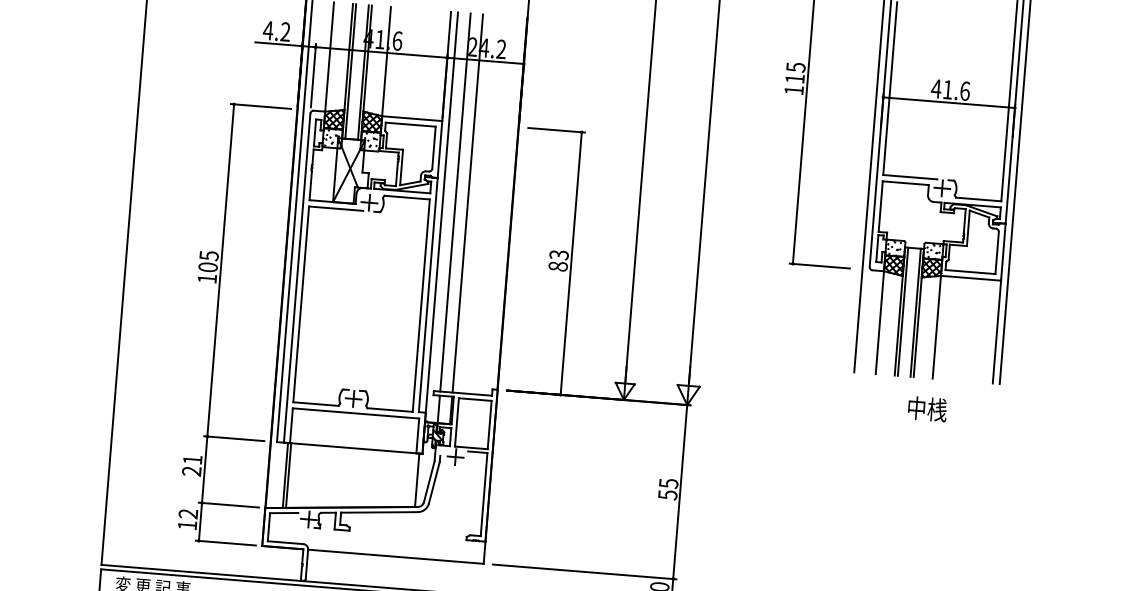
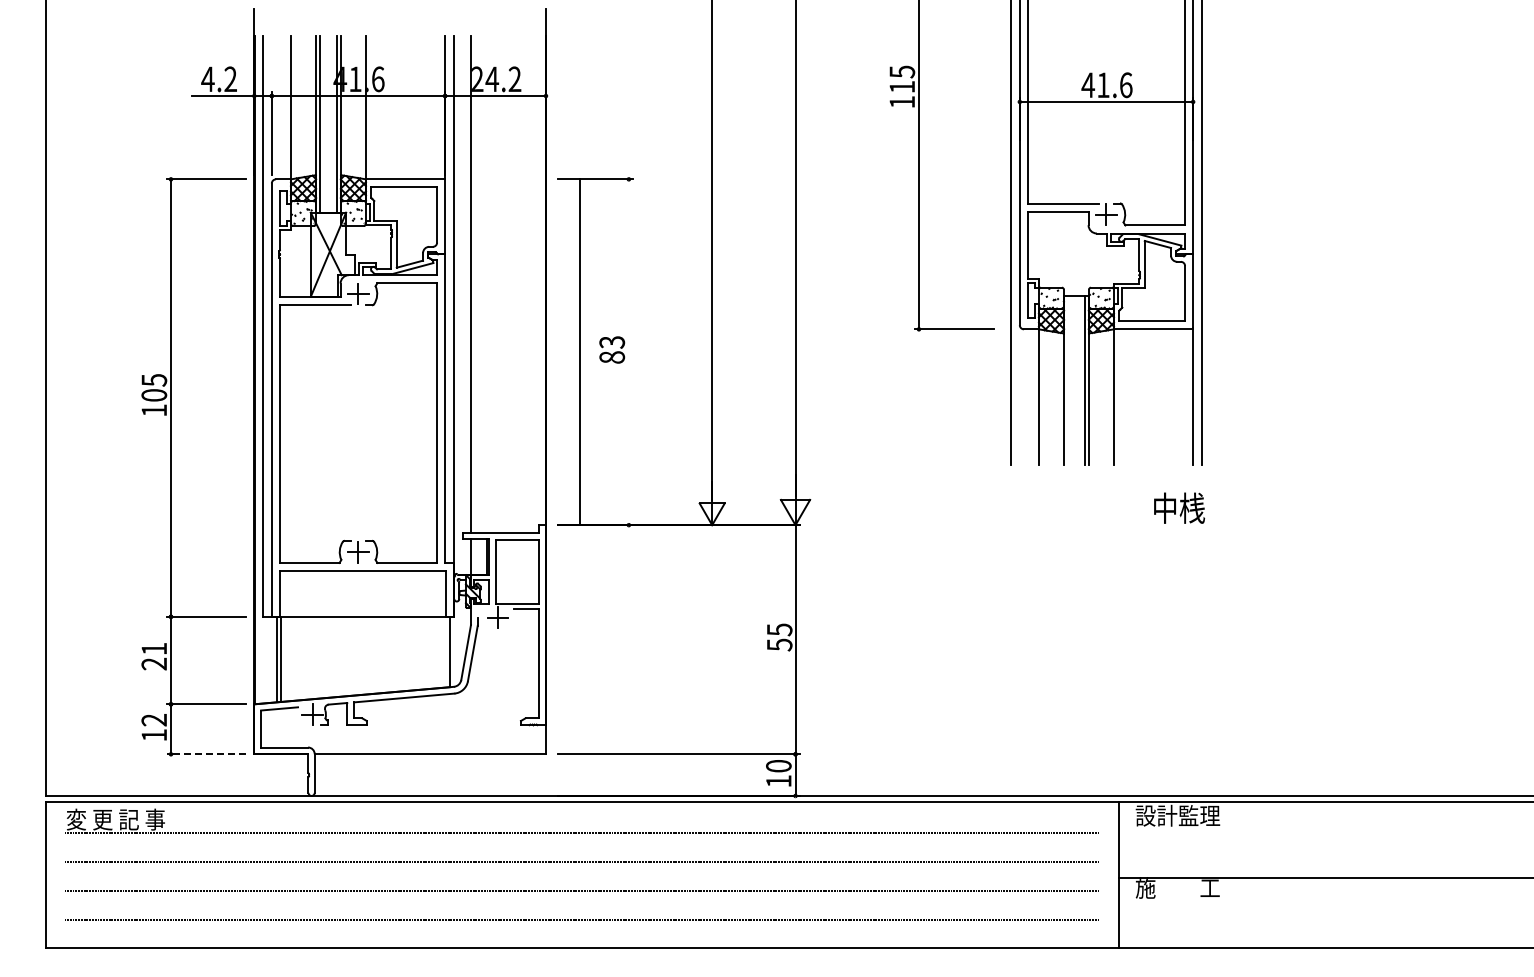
line: (468, 203) -> (487, 284), removed
line: (570, 263) -> (579, 352), moved
line: (903, 311) -> (1068, 380), removed
text: (927, 408) -> (1179, 507), moved
line: (225, 543) -> (206, 754), solid -> dashed

